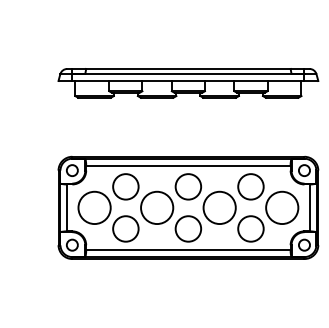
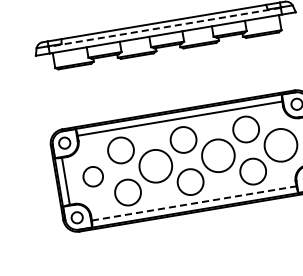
line: (187, 74) -> (163, 27), solid -> dashed
circle: (94, 207) -> (93, 176), size x0.6
line: (188, 250) -> (194, 203), solid -> dashed

